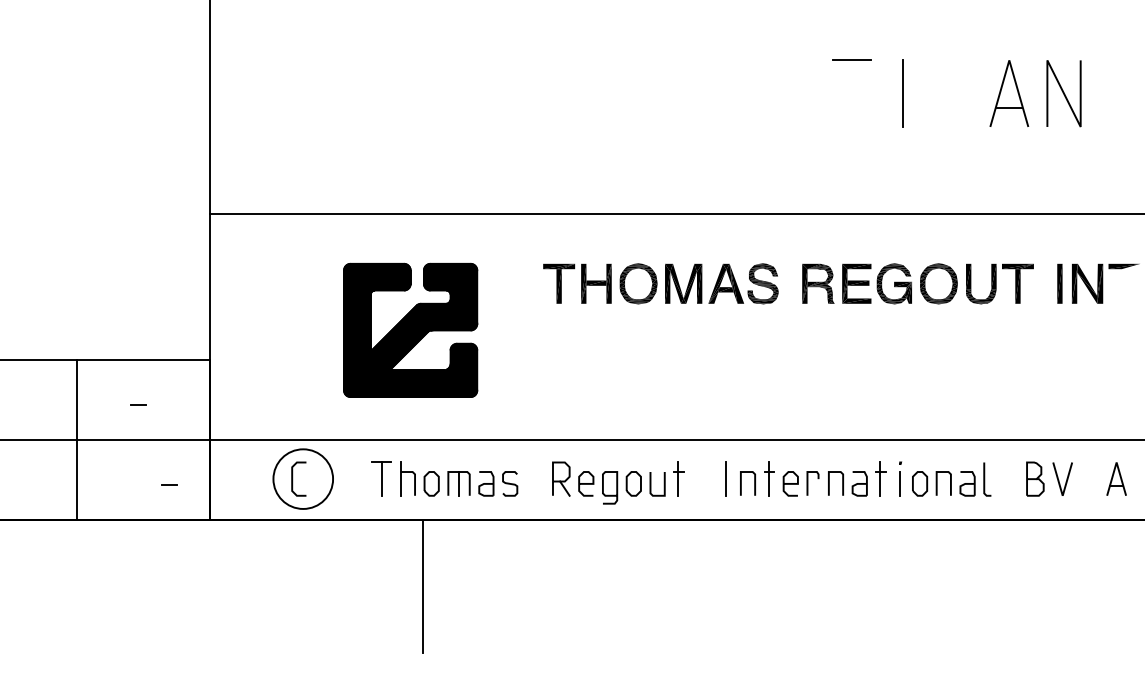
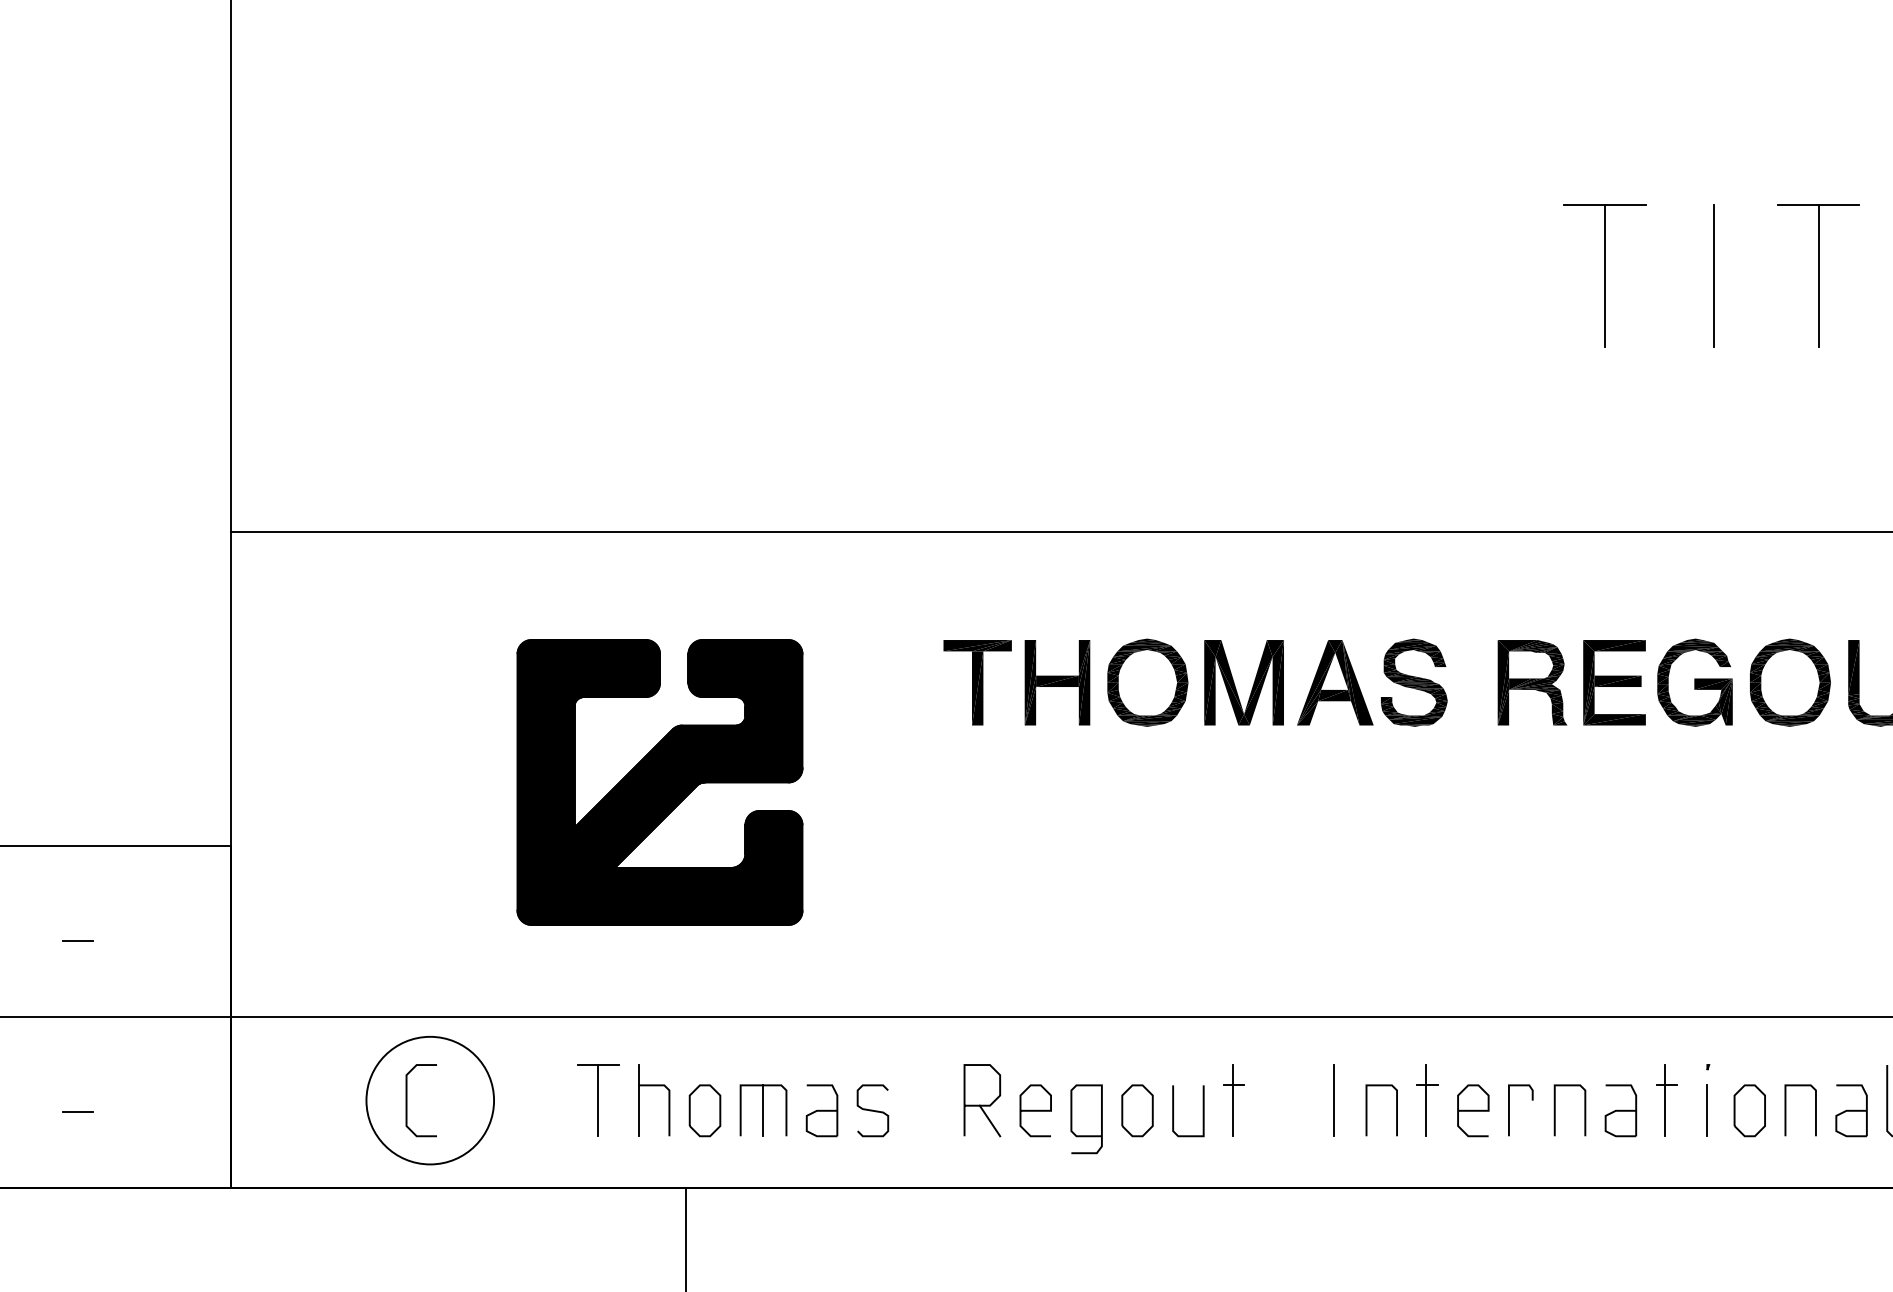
line: (852, 93) -> (1605, 275), added
part: (951, 93) -> (1817, 275), added
line: (169, 484) -> (77, 1112), moved

